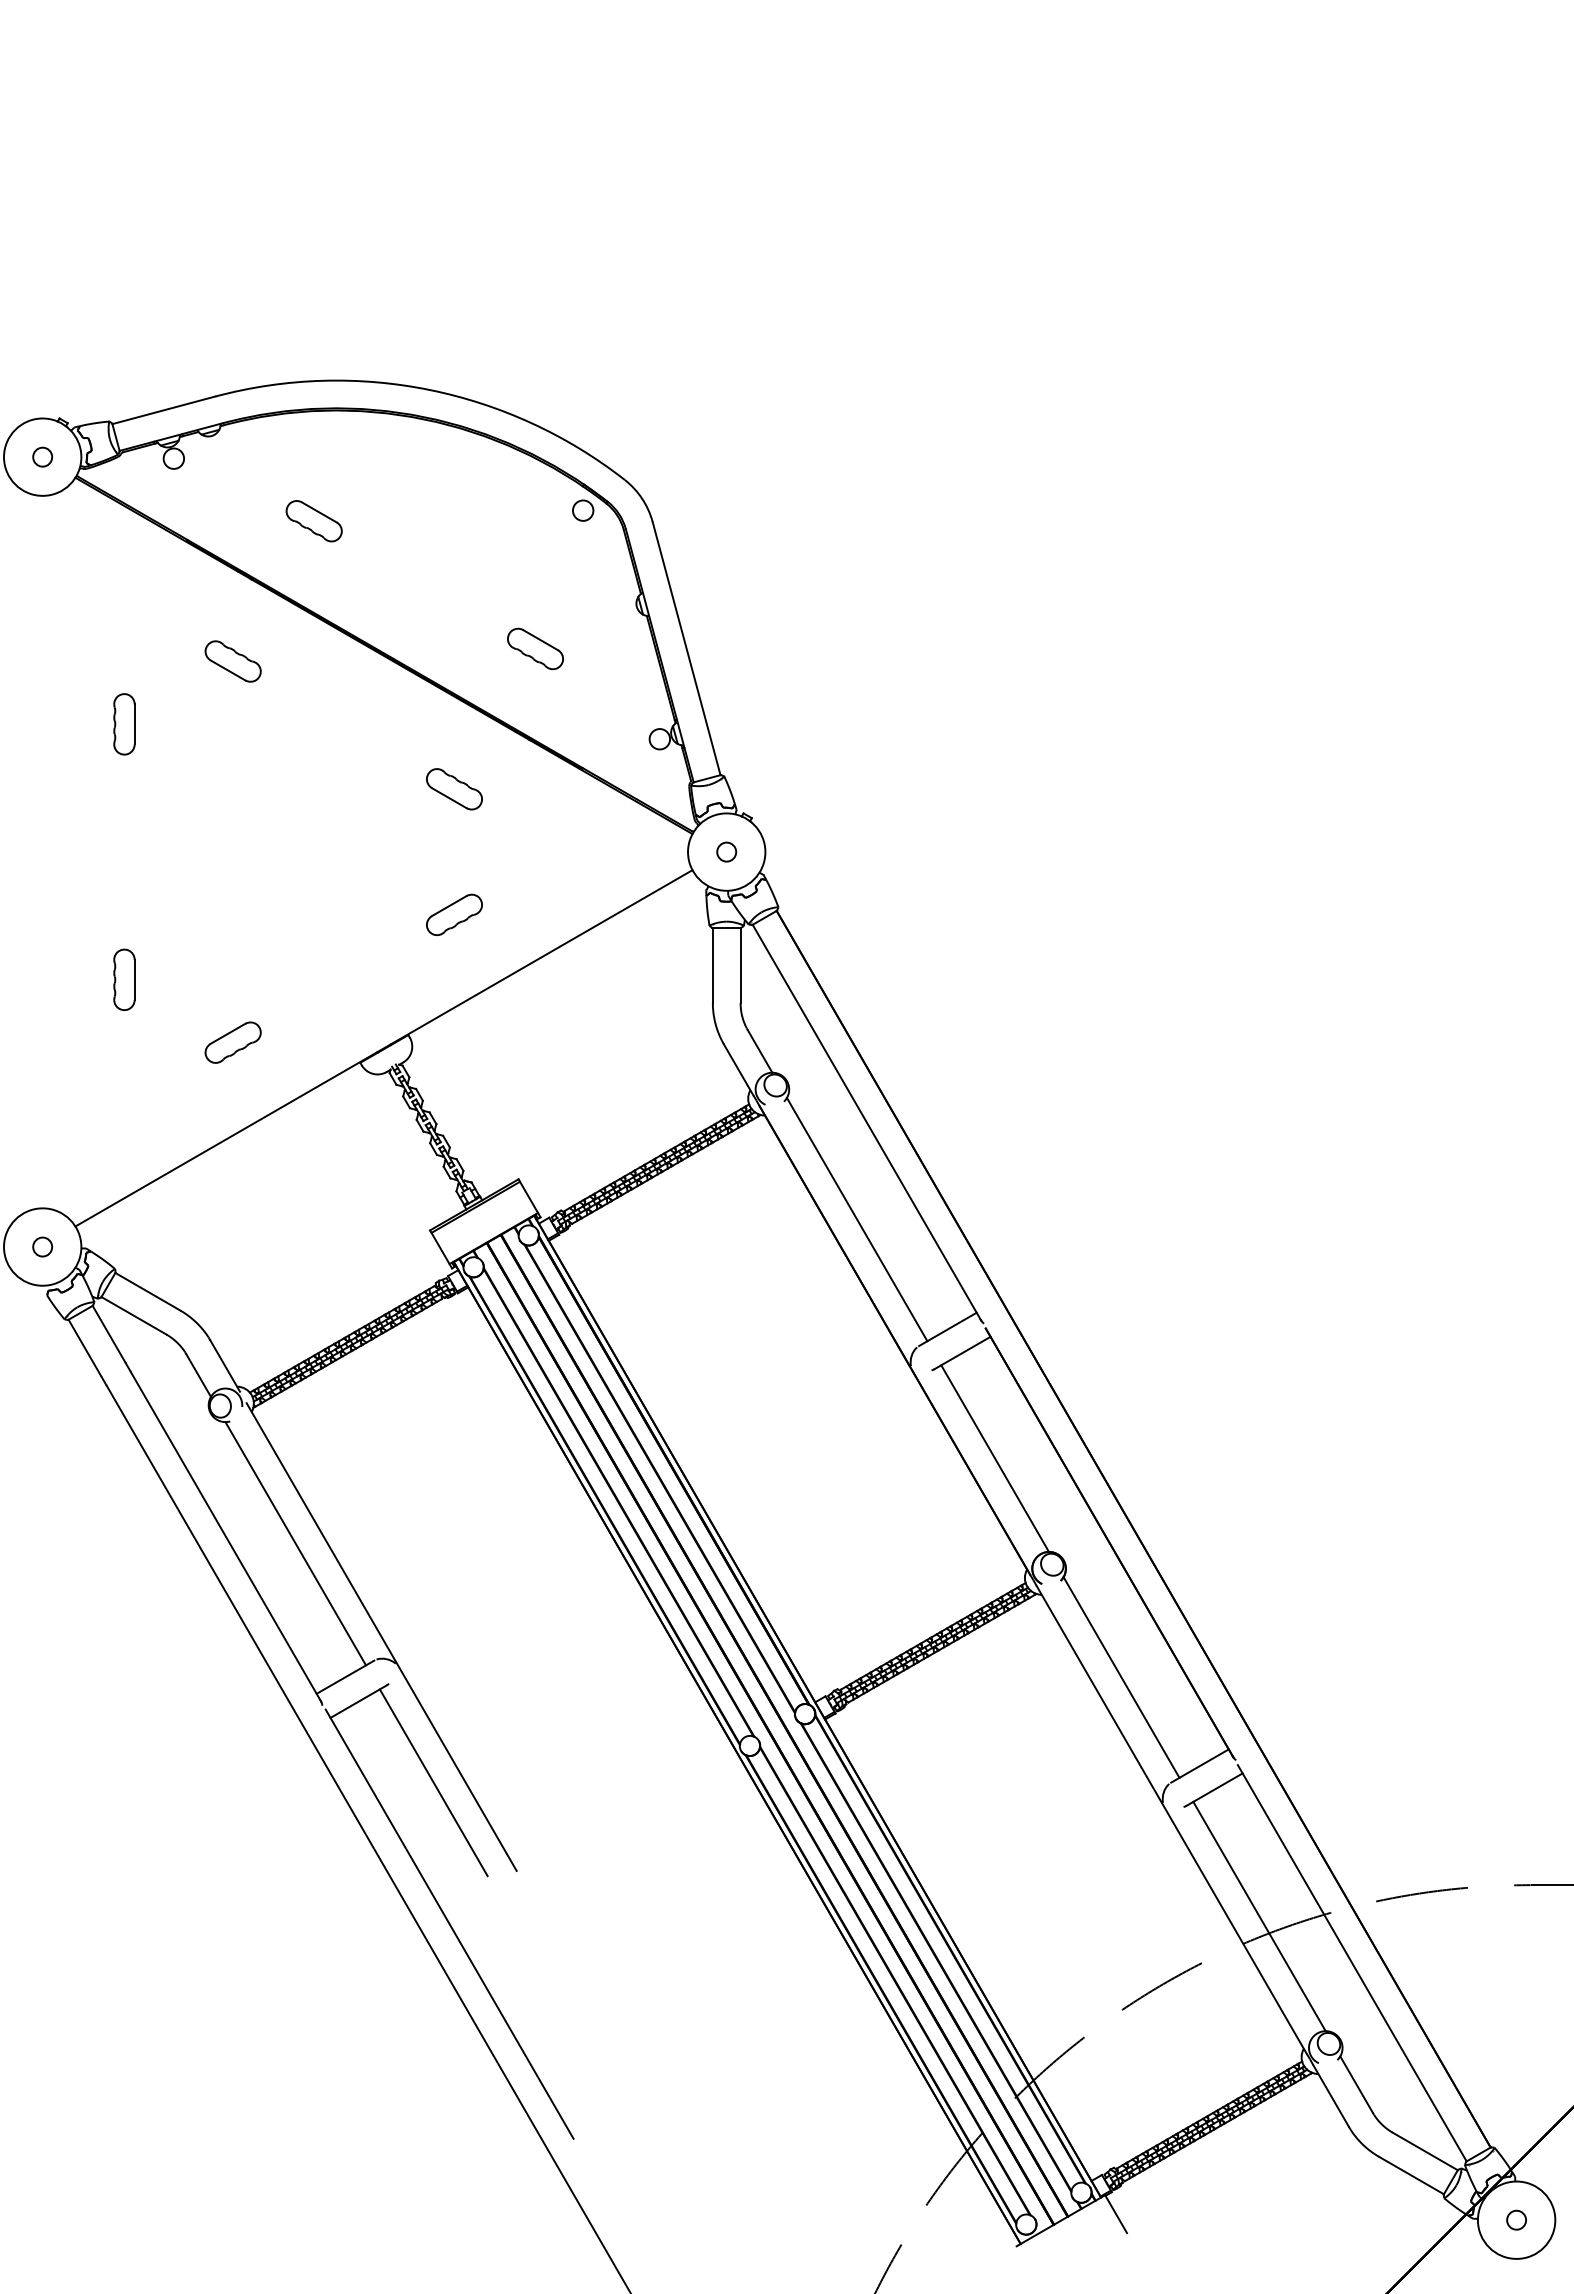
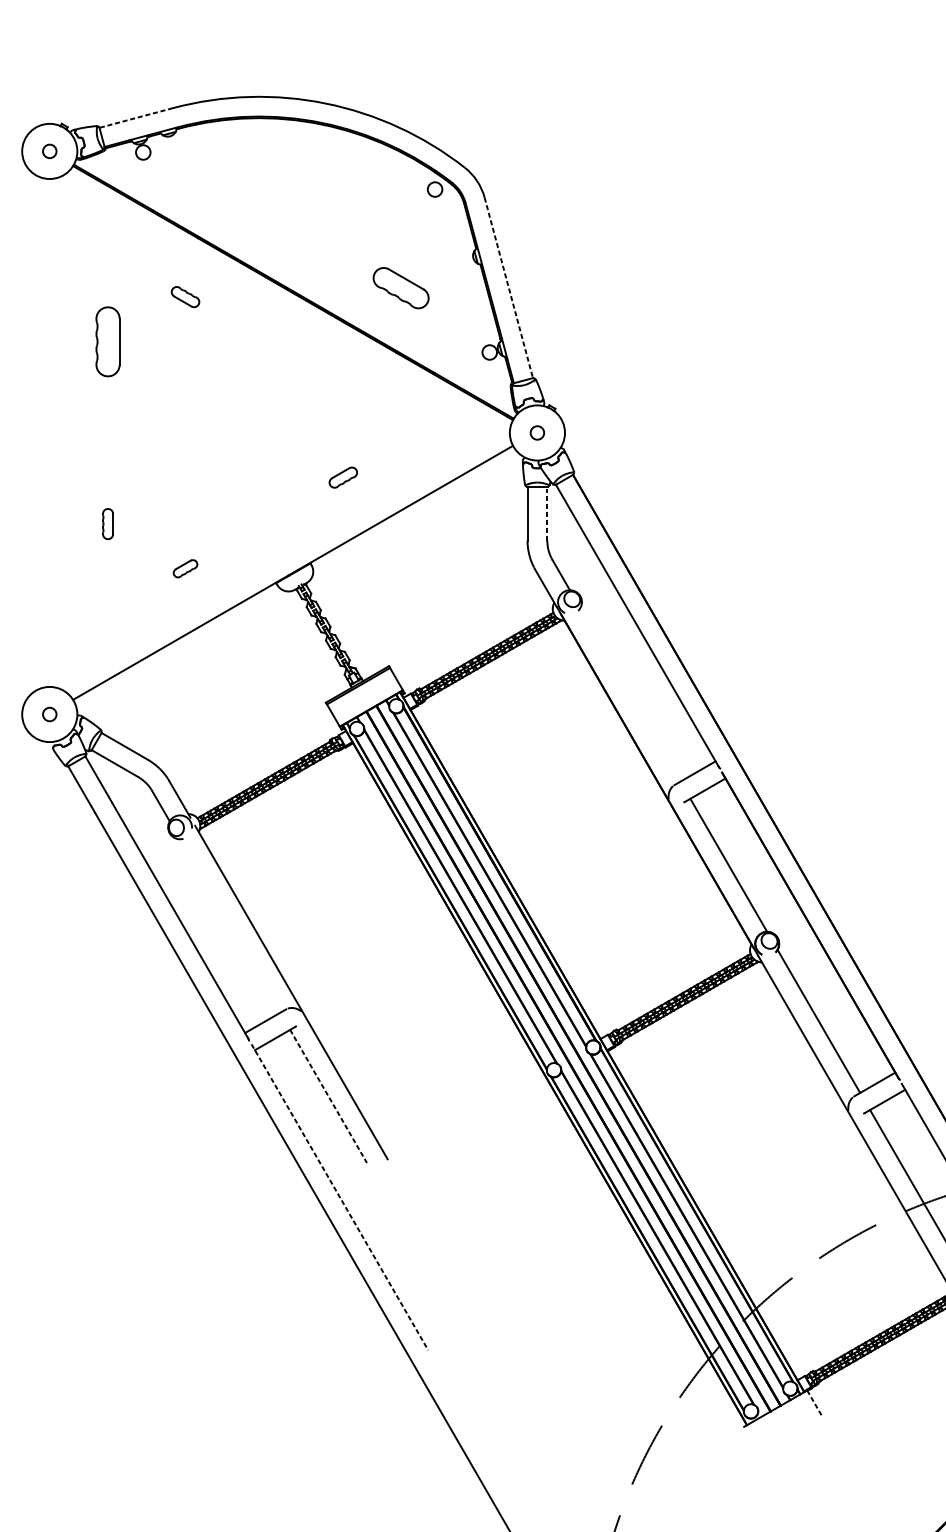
line: (163, 410) -> (135, 118), solid -> dashed
part: (313, 521) -> (242, 197), removed
part: (535, 648) -> (401, 287), size x1.4
line: (686, 649) -> (508, 288), solid -> dashed
part: (232, 661) -> (185, 297), size x0.7
part: (124, 724) -> (108, 341), size x1.6
part: (454, 789) -> (343, 388), removed
part: (454, 914) -> (343, 477), size x0.7
line: (740, 965) -> (547, 513), solid -> dashed
part: (124, 979) -> (108, 523), size x0.7
part: (232, 1042) -> (185, 568), size x0.6
line: (856, 1219) -> (629, 694), removed
line: (295, 1543) -> (230, 925), removed
line: (433, 1782) -> (328, 1096), solid -> dashed
line: (449, 1924) -> (339, 1197), solid -> dashed
line: (1116, 2214) -> (815, 1404), solid -> dashed

